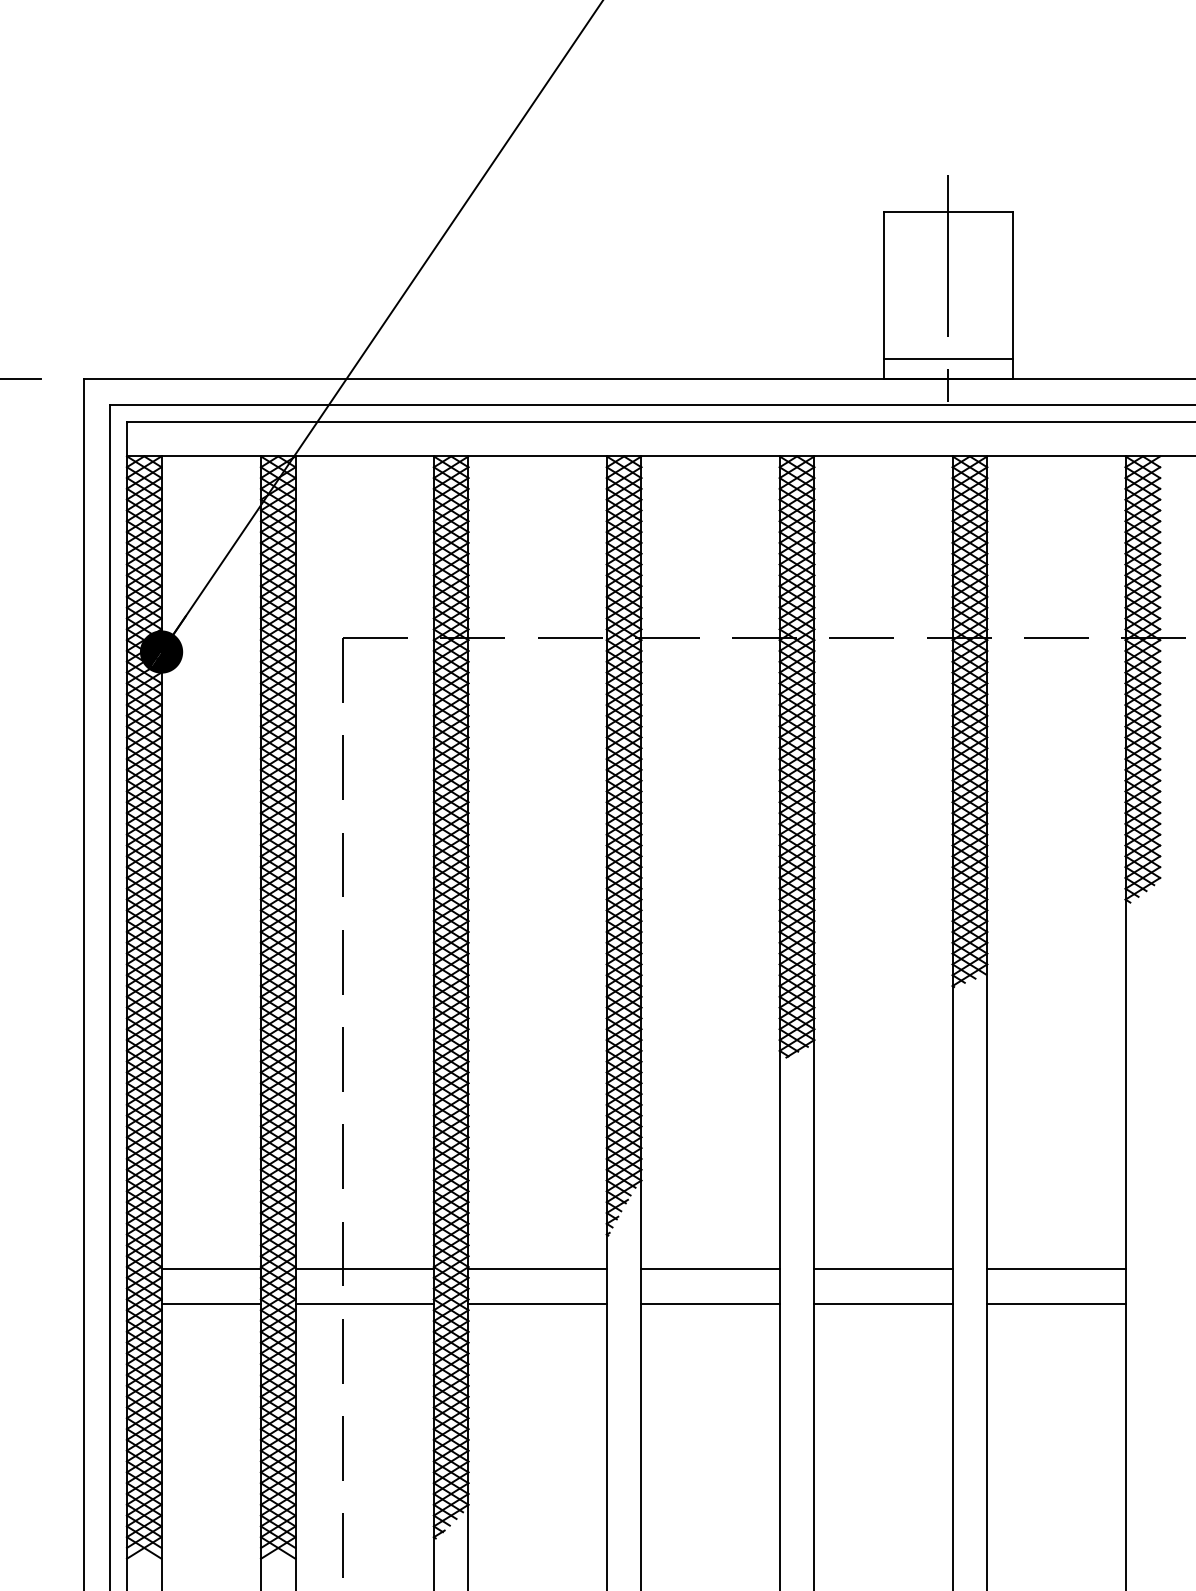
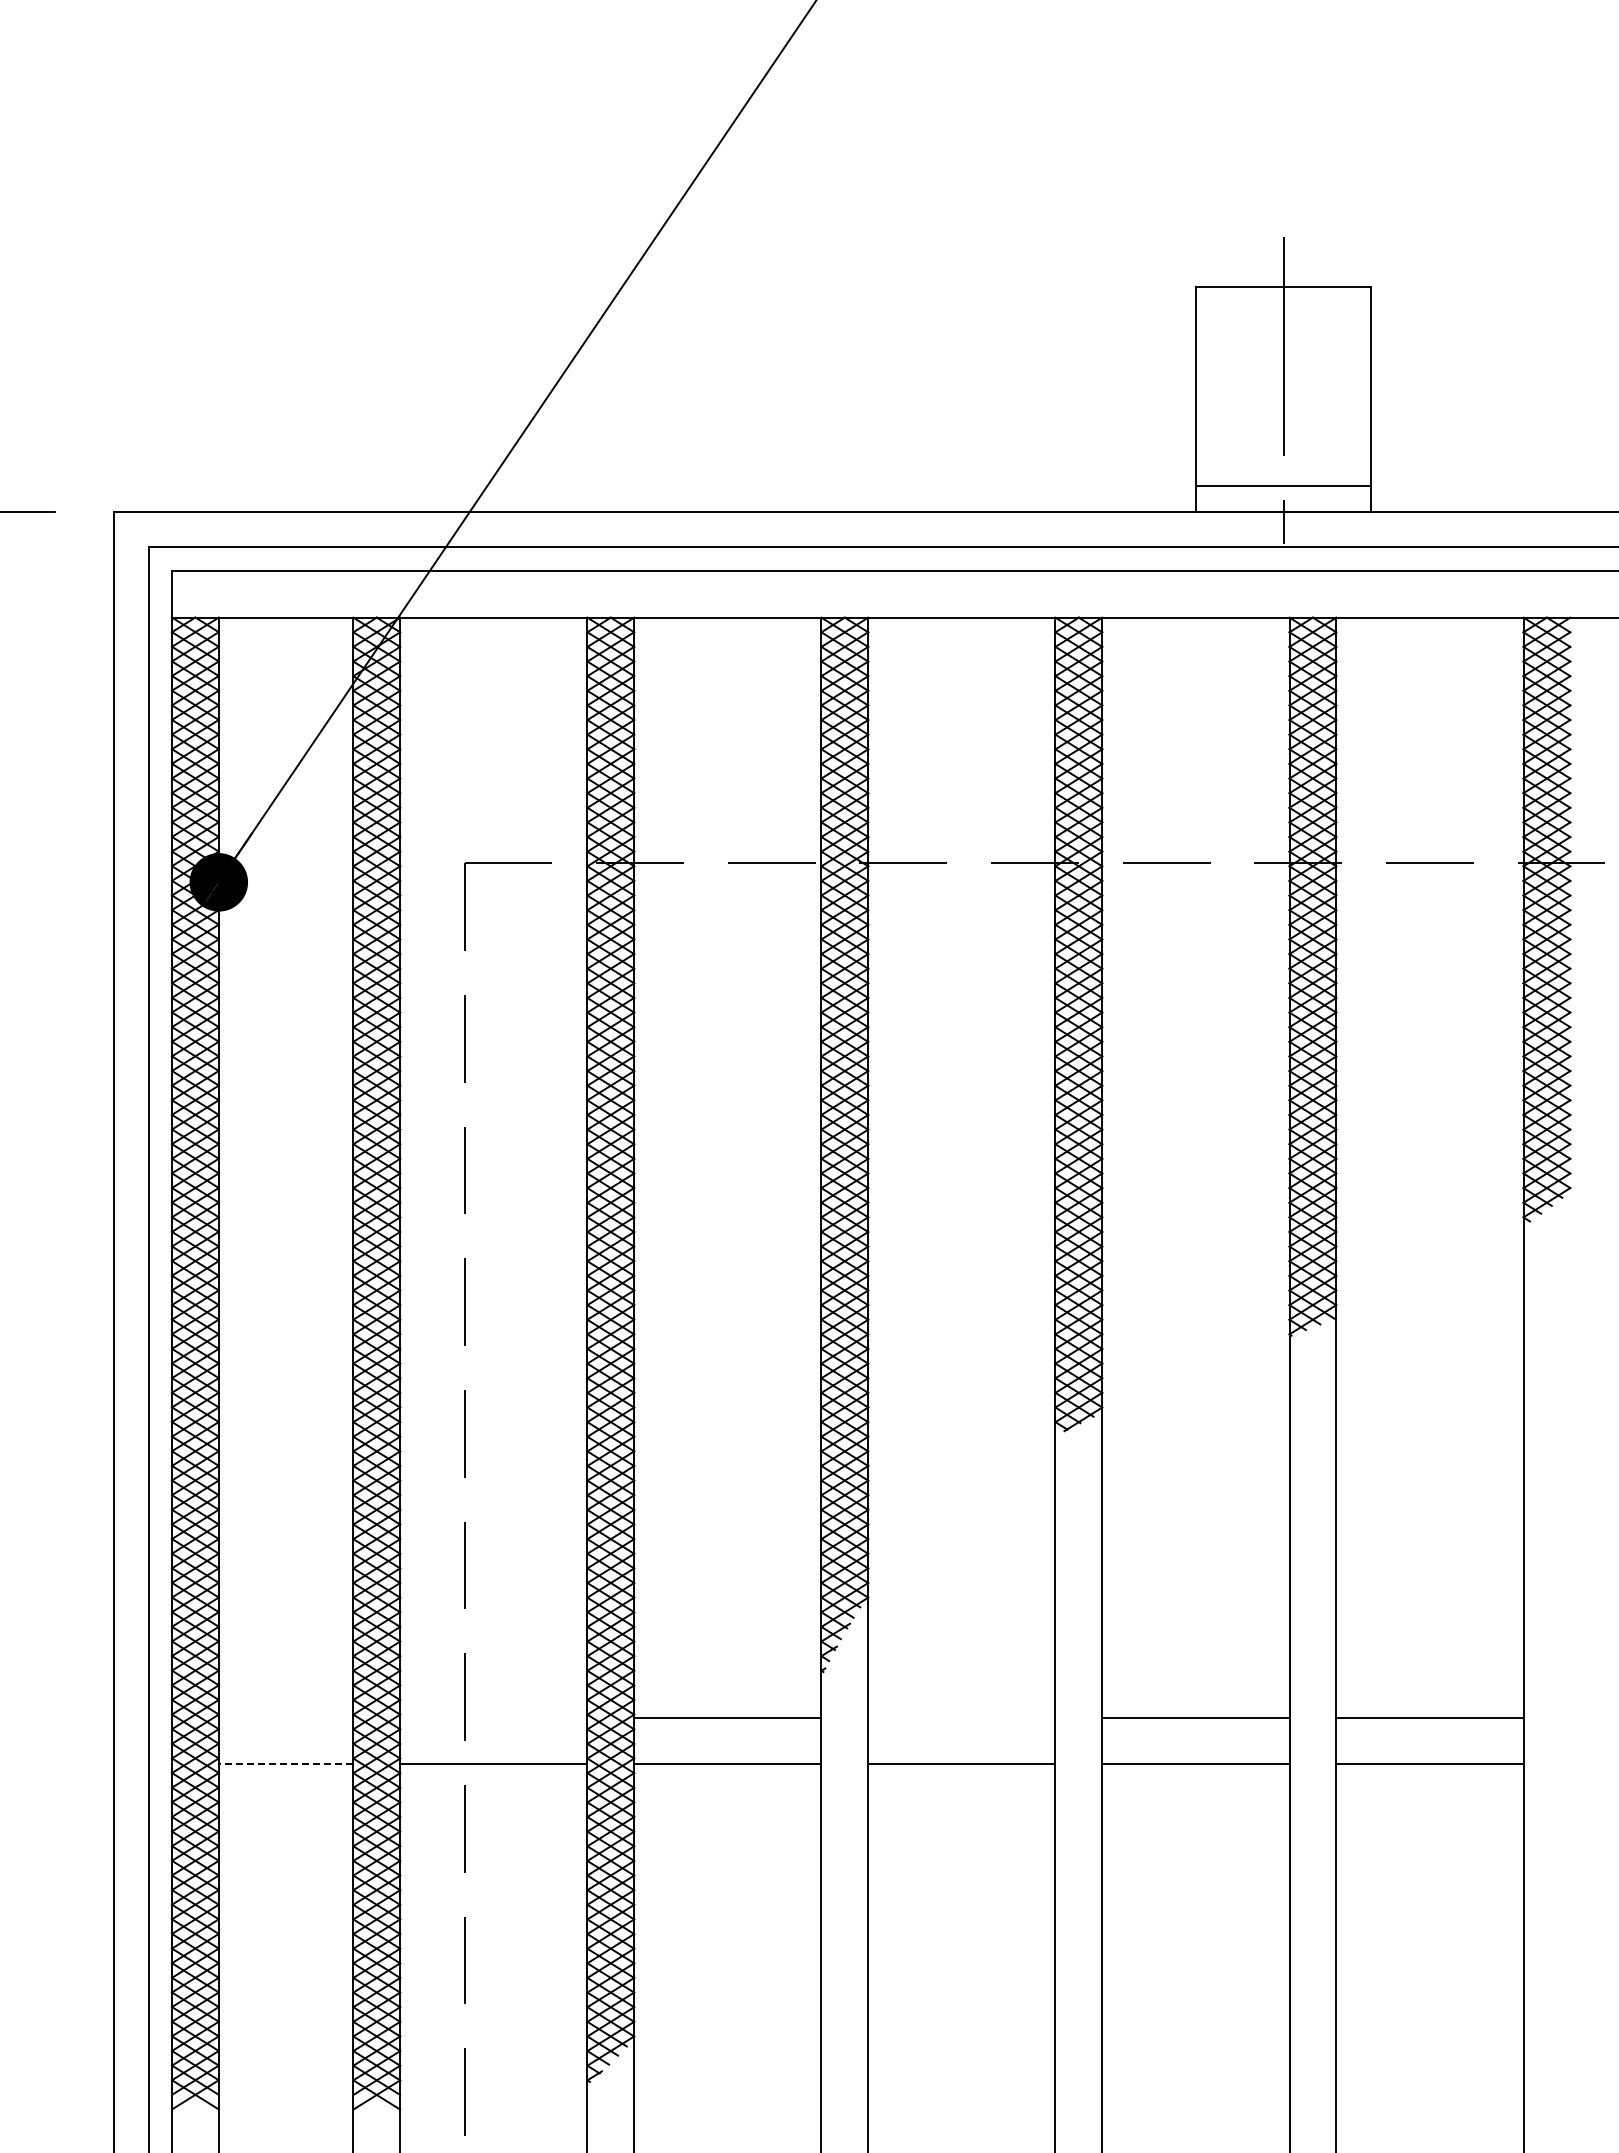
line: (210, 1269) -> (285, 1717), removed
line: (364, 1269) -> (493, 1717), removed
line: (710, 1269) -> (961, 1717), removed
line: (210, 1303) -> (285, 1764), solid -> dashed

